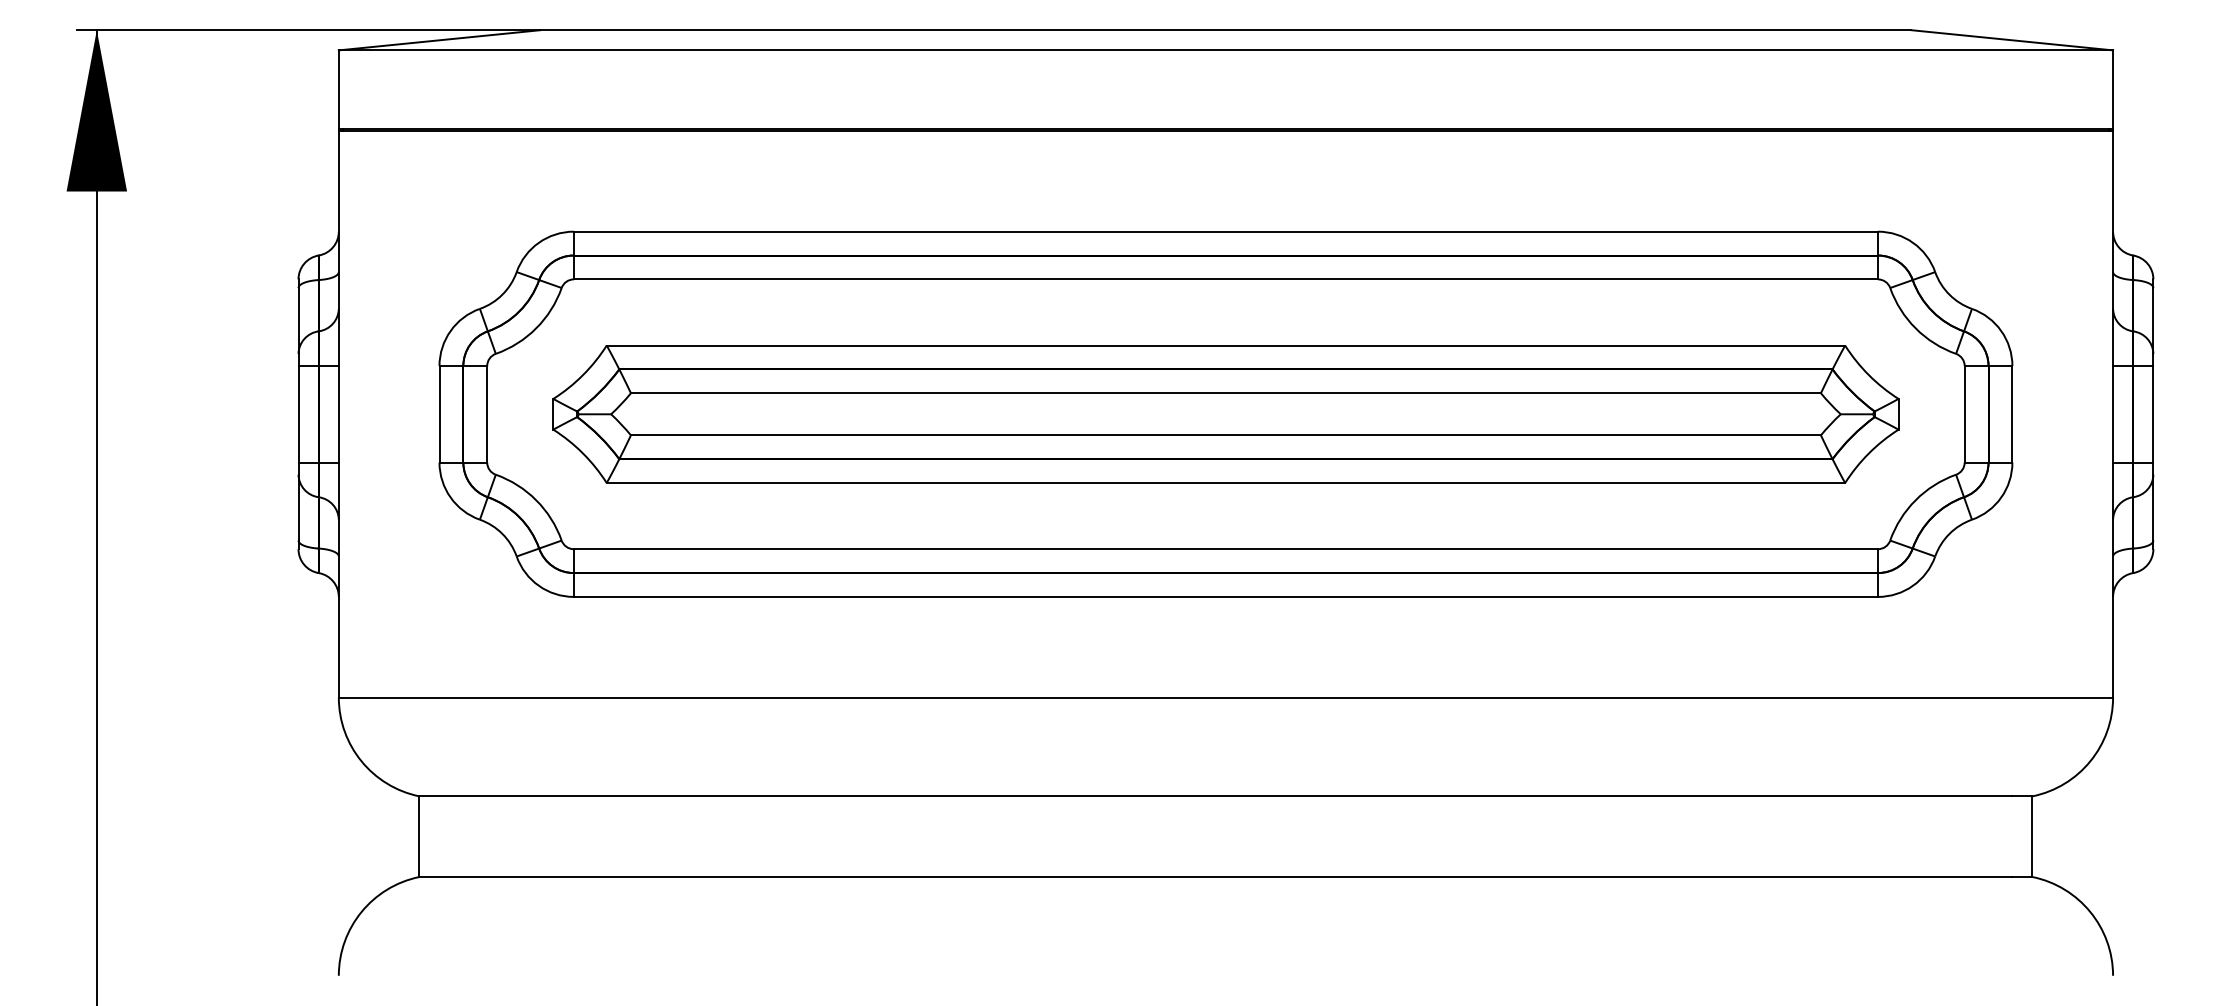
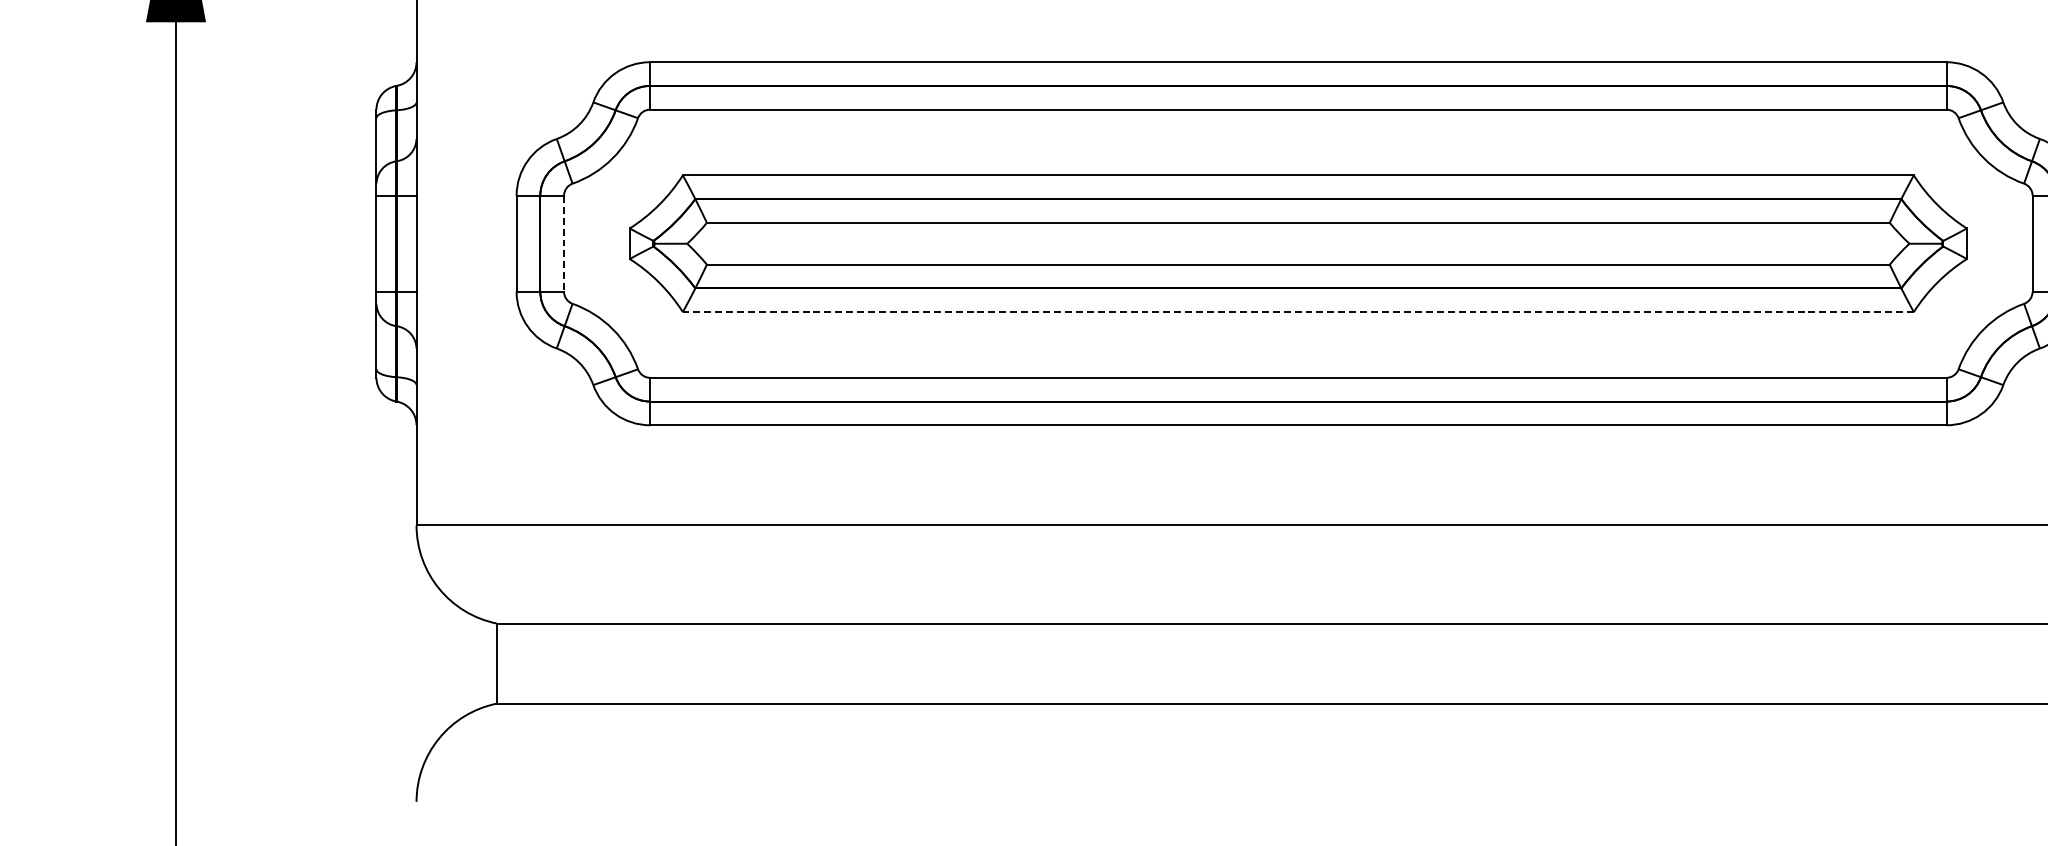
line: (487, 414) -> (564, 243), solid -> dashed
line: (1225, 483) -> (1297, 312), solid -> dashed

